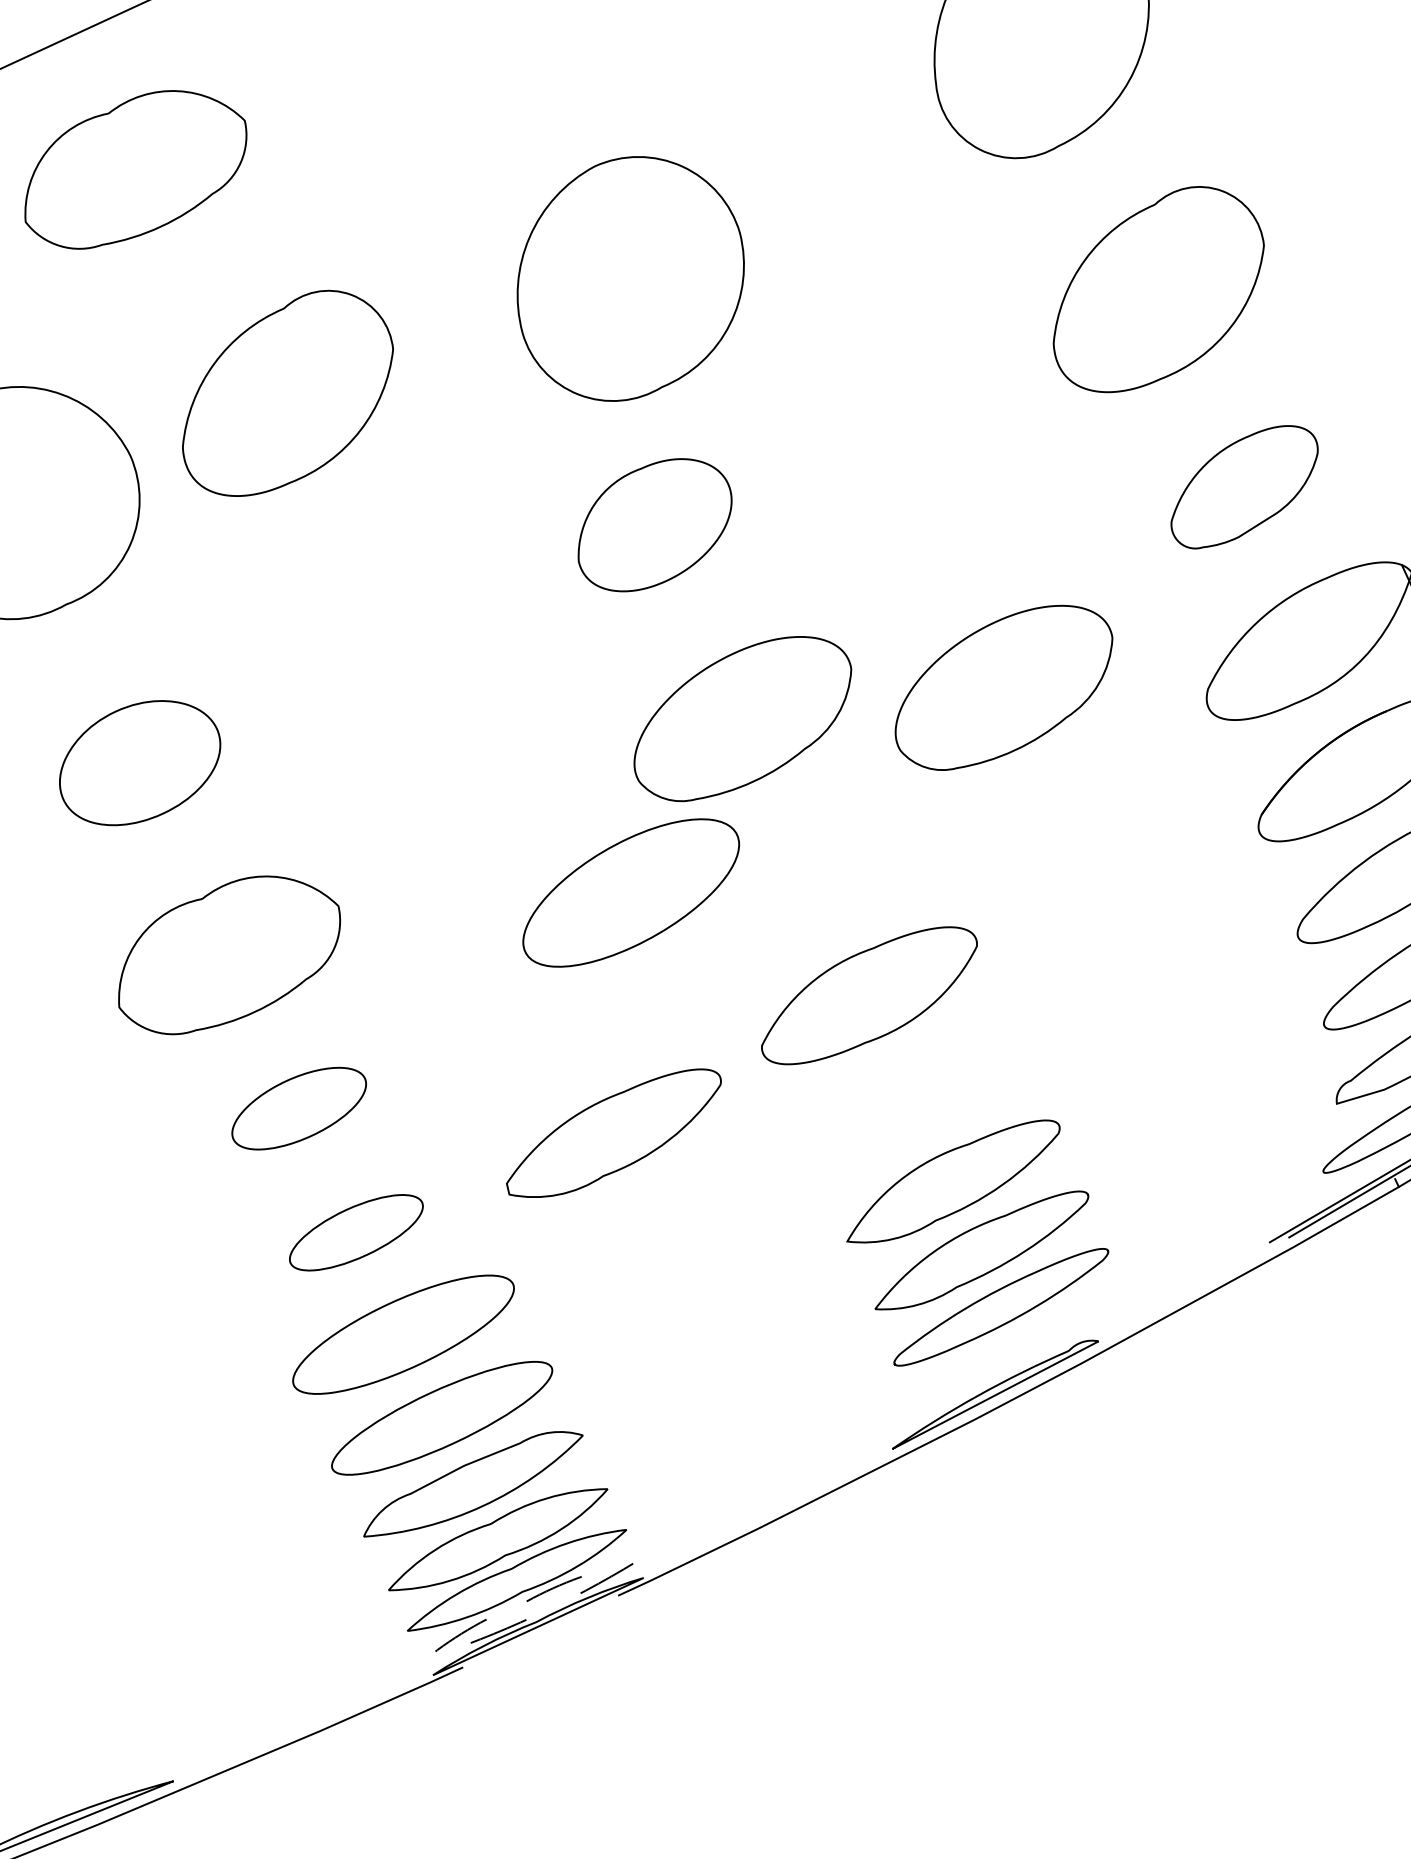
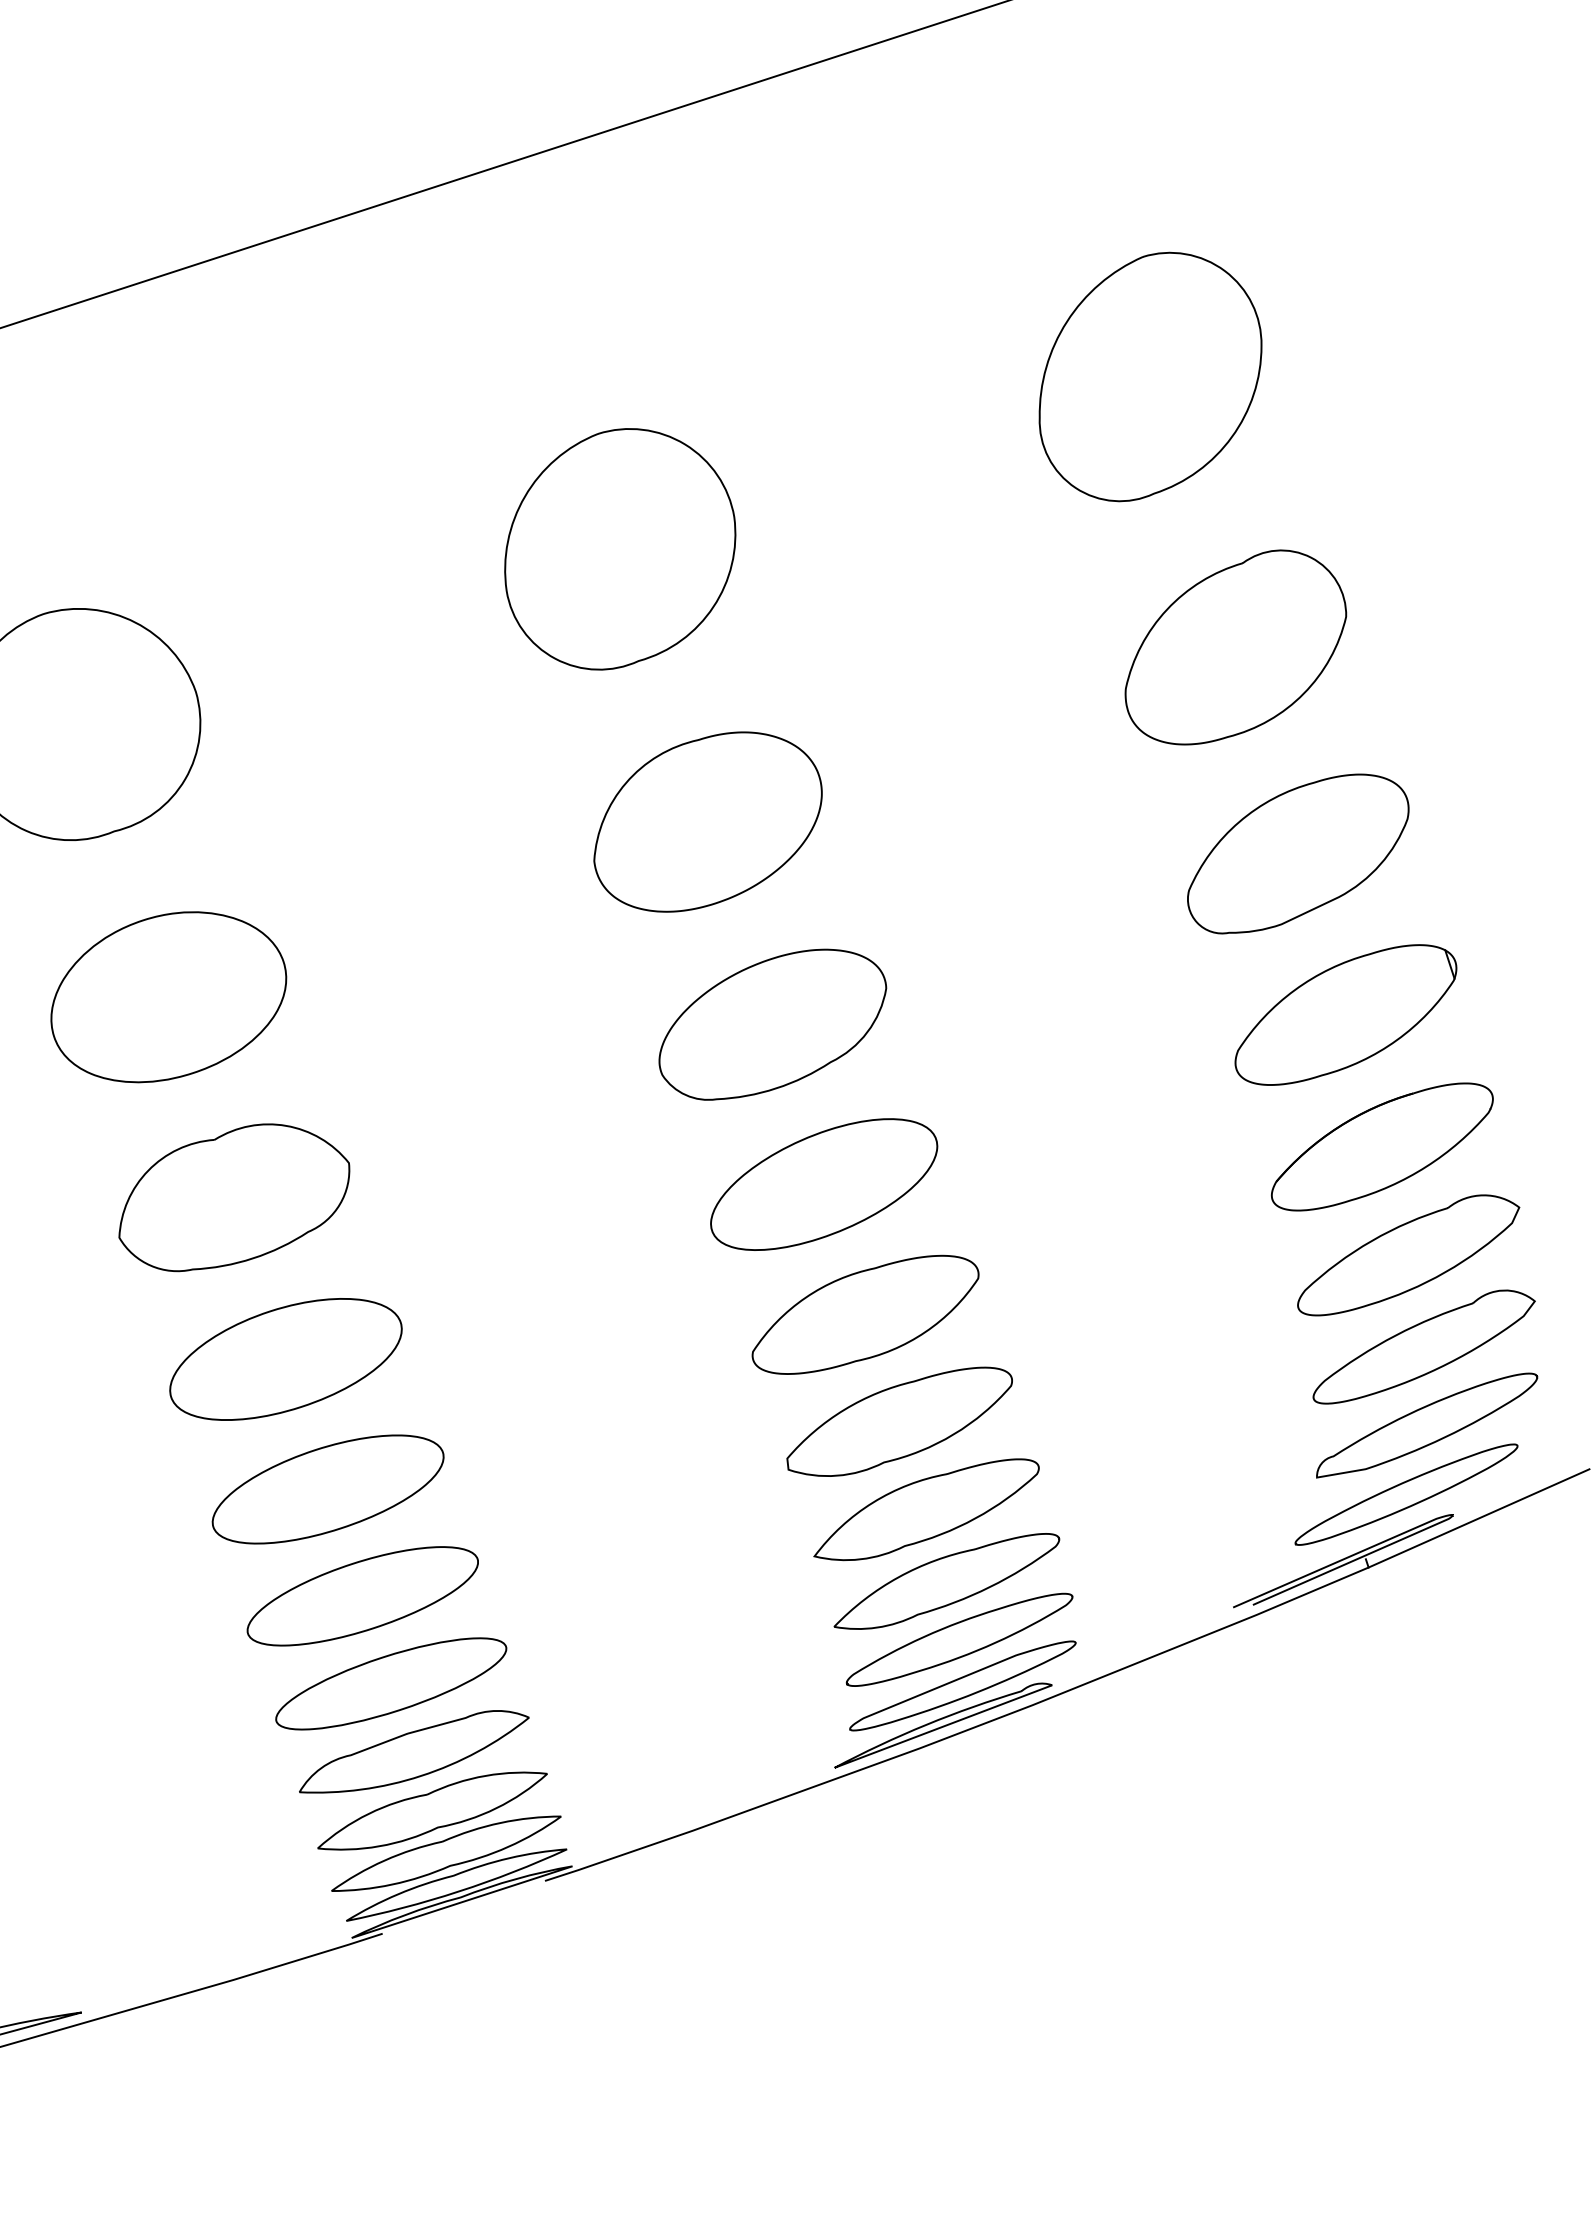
part: (135, 168) -> (234, 406), removed
part: (630, 278) -> (620, 549), moved
part: (286, 393) -> (358, 647), removed
part: (1244, 486) -> (1298, 853), size x1.43
part: (654, 524) -> (707, 821), size x1.43
part: (1003, 687) -> (1035, 1024), removed
part: (139, 763) -> (168, 997), size x1.43
part: (631, 892) -> (824, 1184), moved
part: (298, 1108) -> (285, 1359), size x1.67
part: (613, 1133) -> (899, 1421), moved
part: (355, 1232) -> (327, 1489), size x1.67
part: (1009, 1352) -> (962, 1685), added
line: (533, 1616) -> (458, 1891), dashed -> solid

